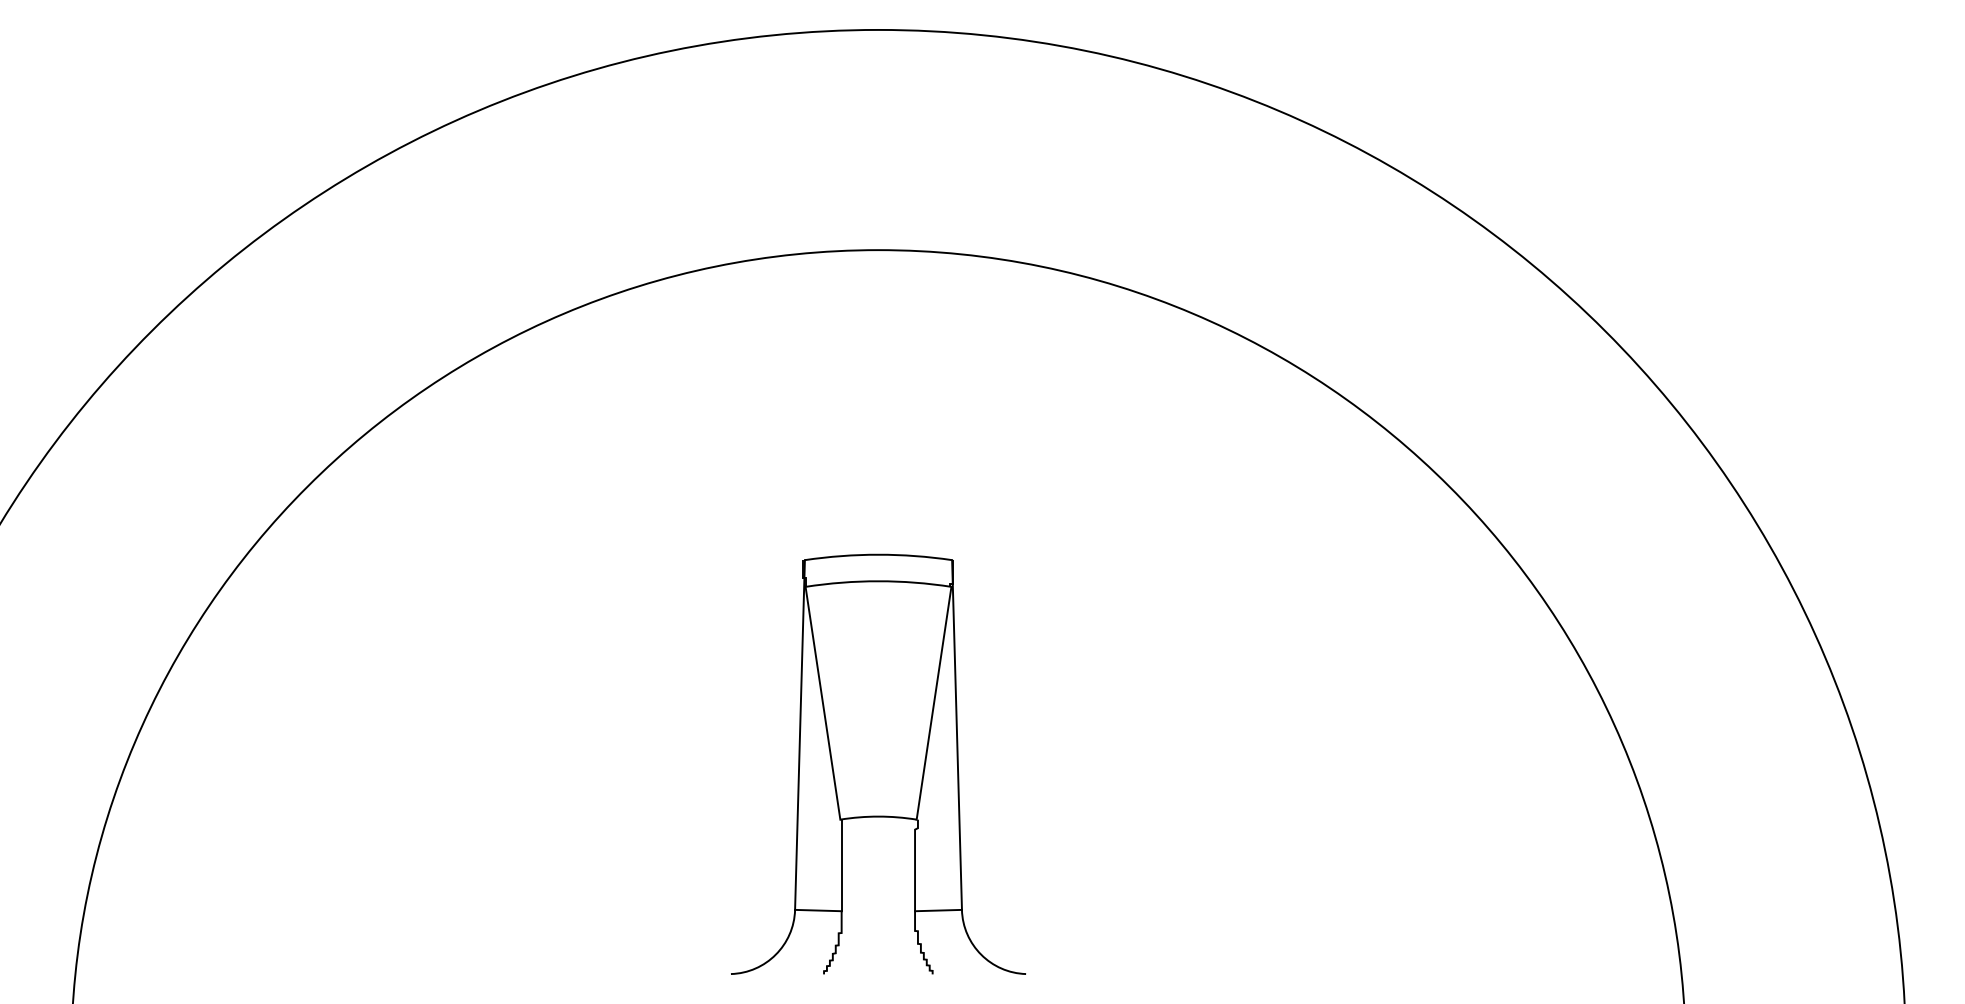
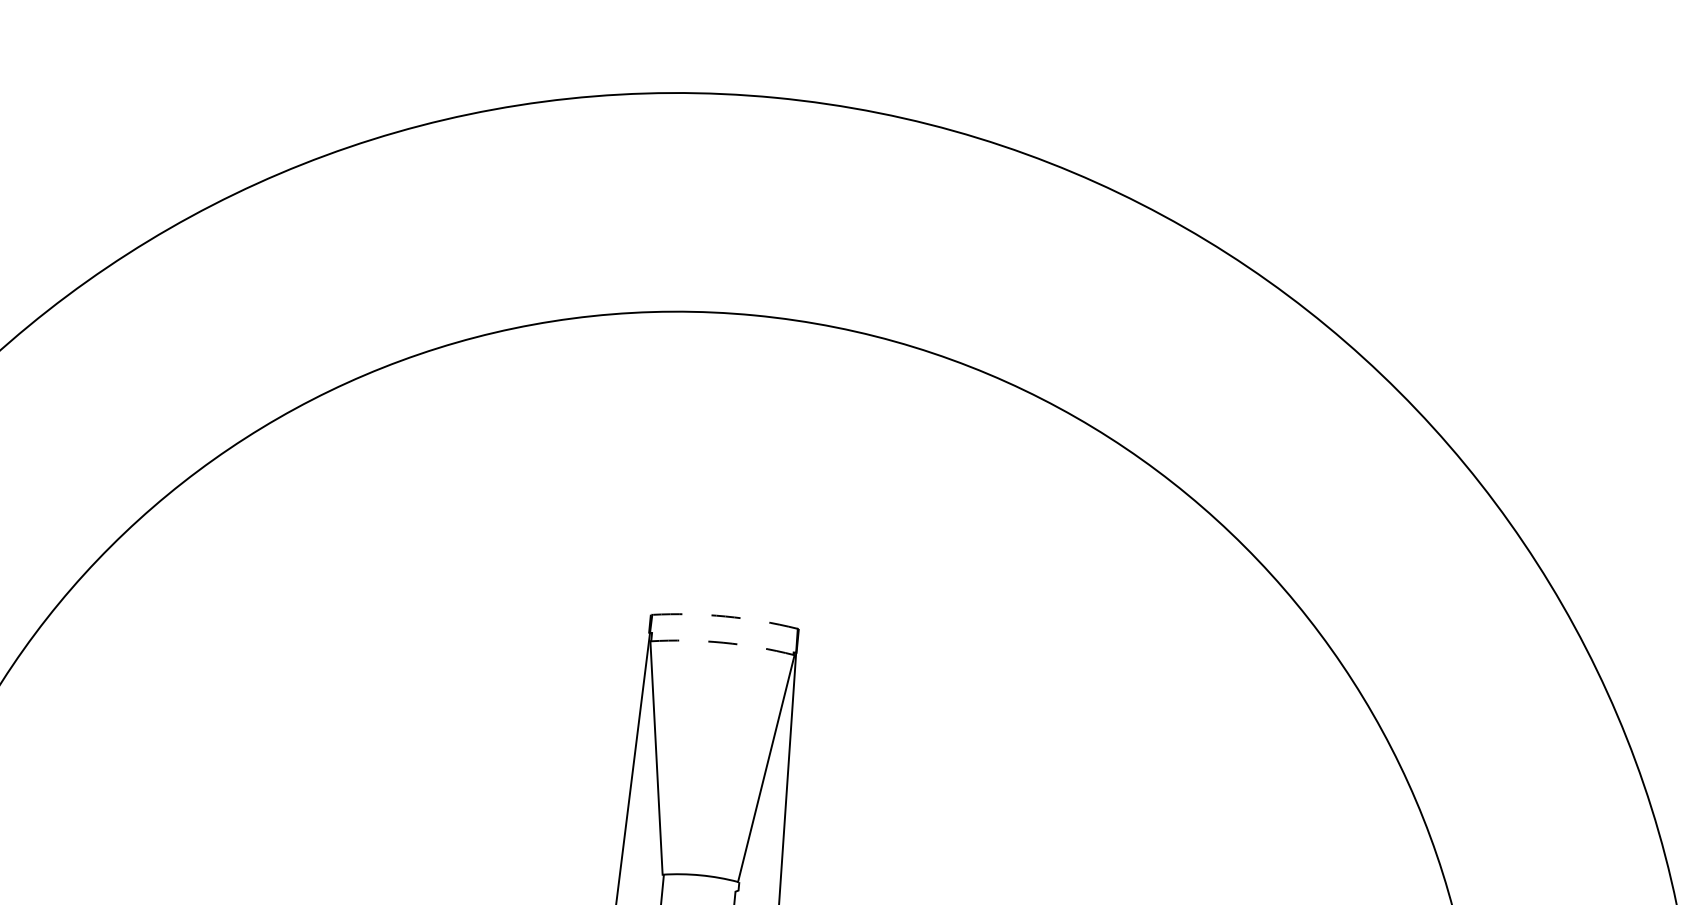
arc: (878, 554) -> (725, 616), solid -> dashed
arc: (878, 581) -> (723, 642), solid -> dashed

